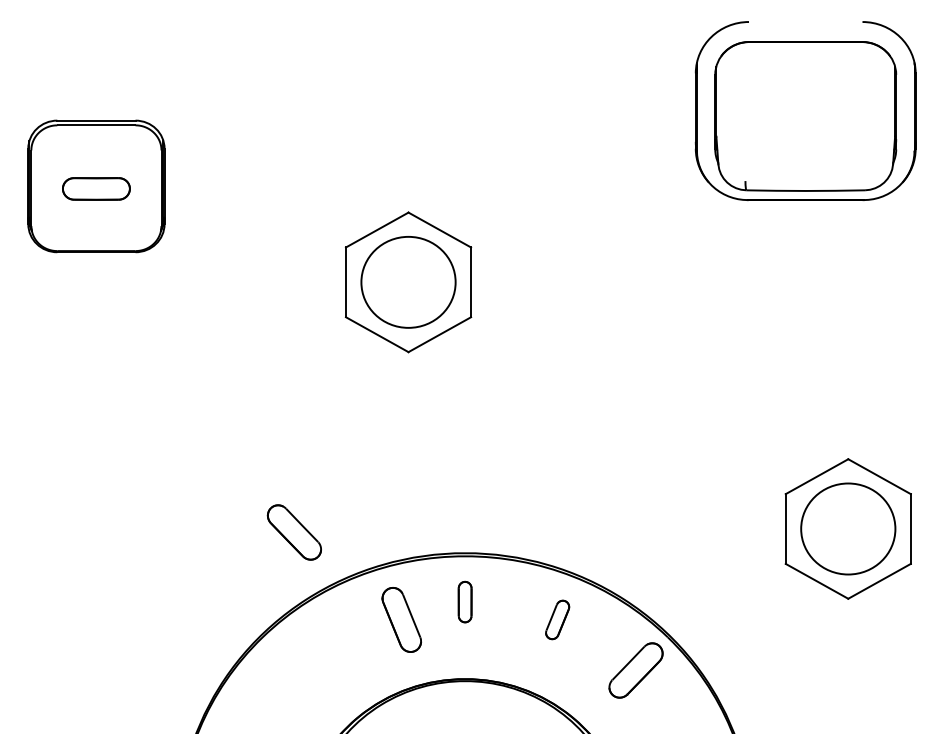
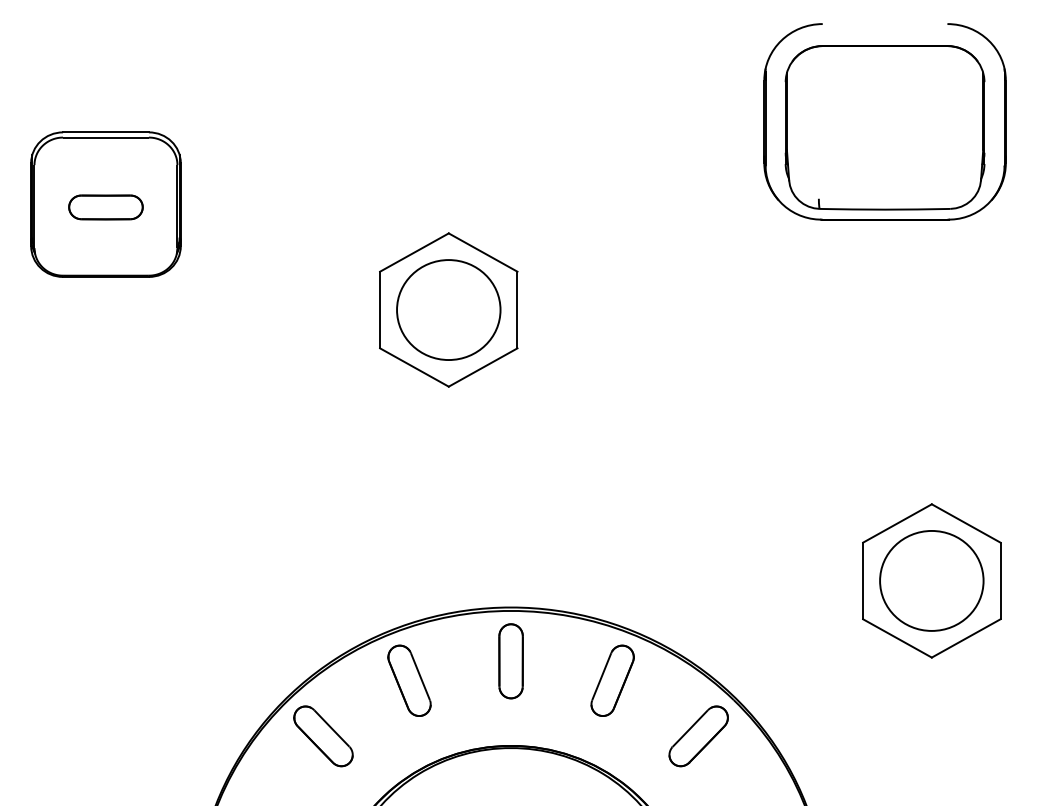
part: (293, 532) -> (322, 736), moved
part: (464, 601) -> (510, 660), size x1.67
part: (401, 619) -> (409, 680), moved
part: (557, 619) -> (612, 680), size x1.67

